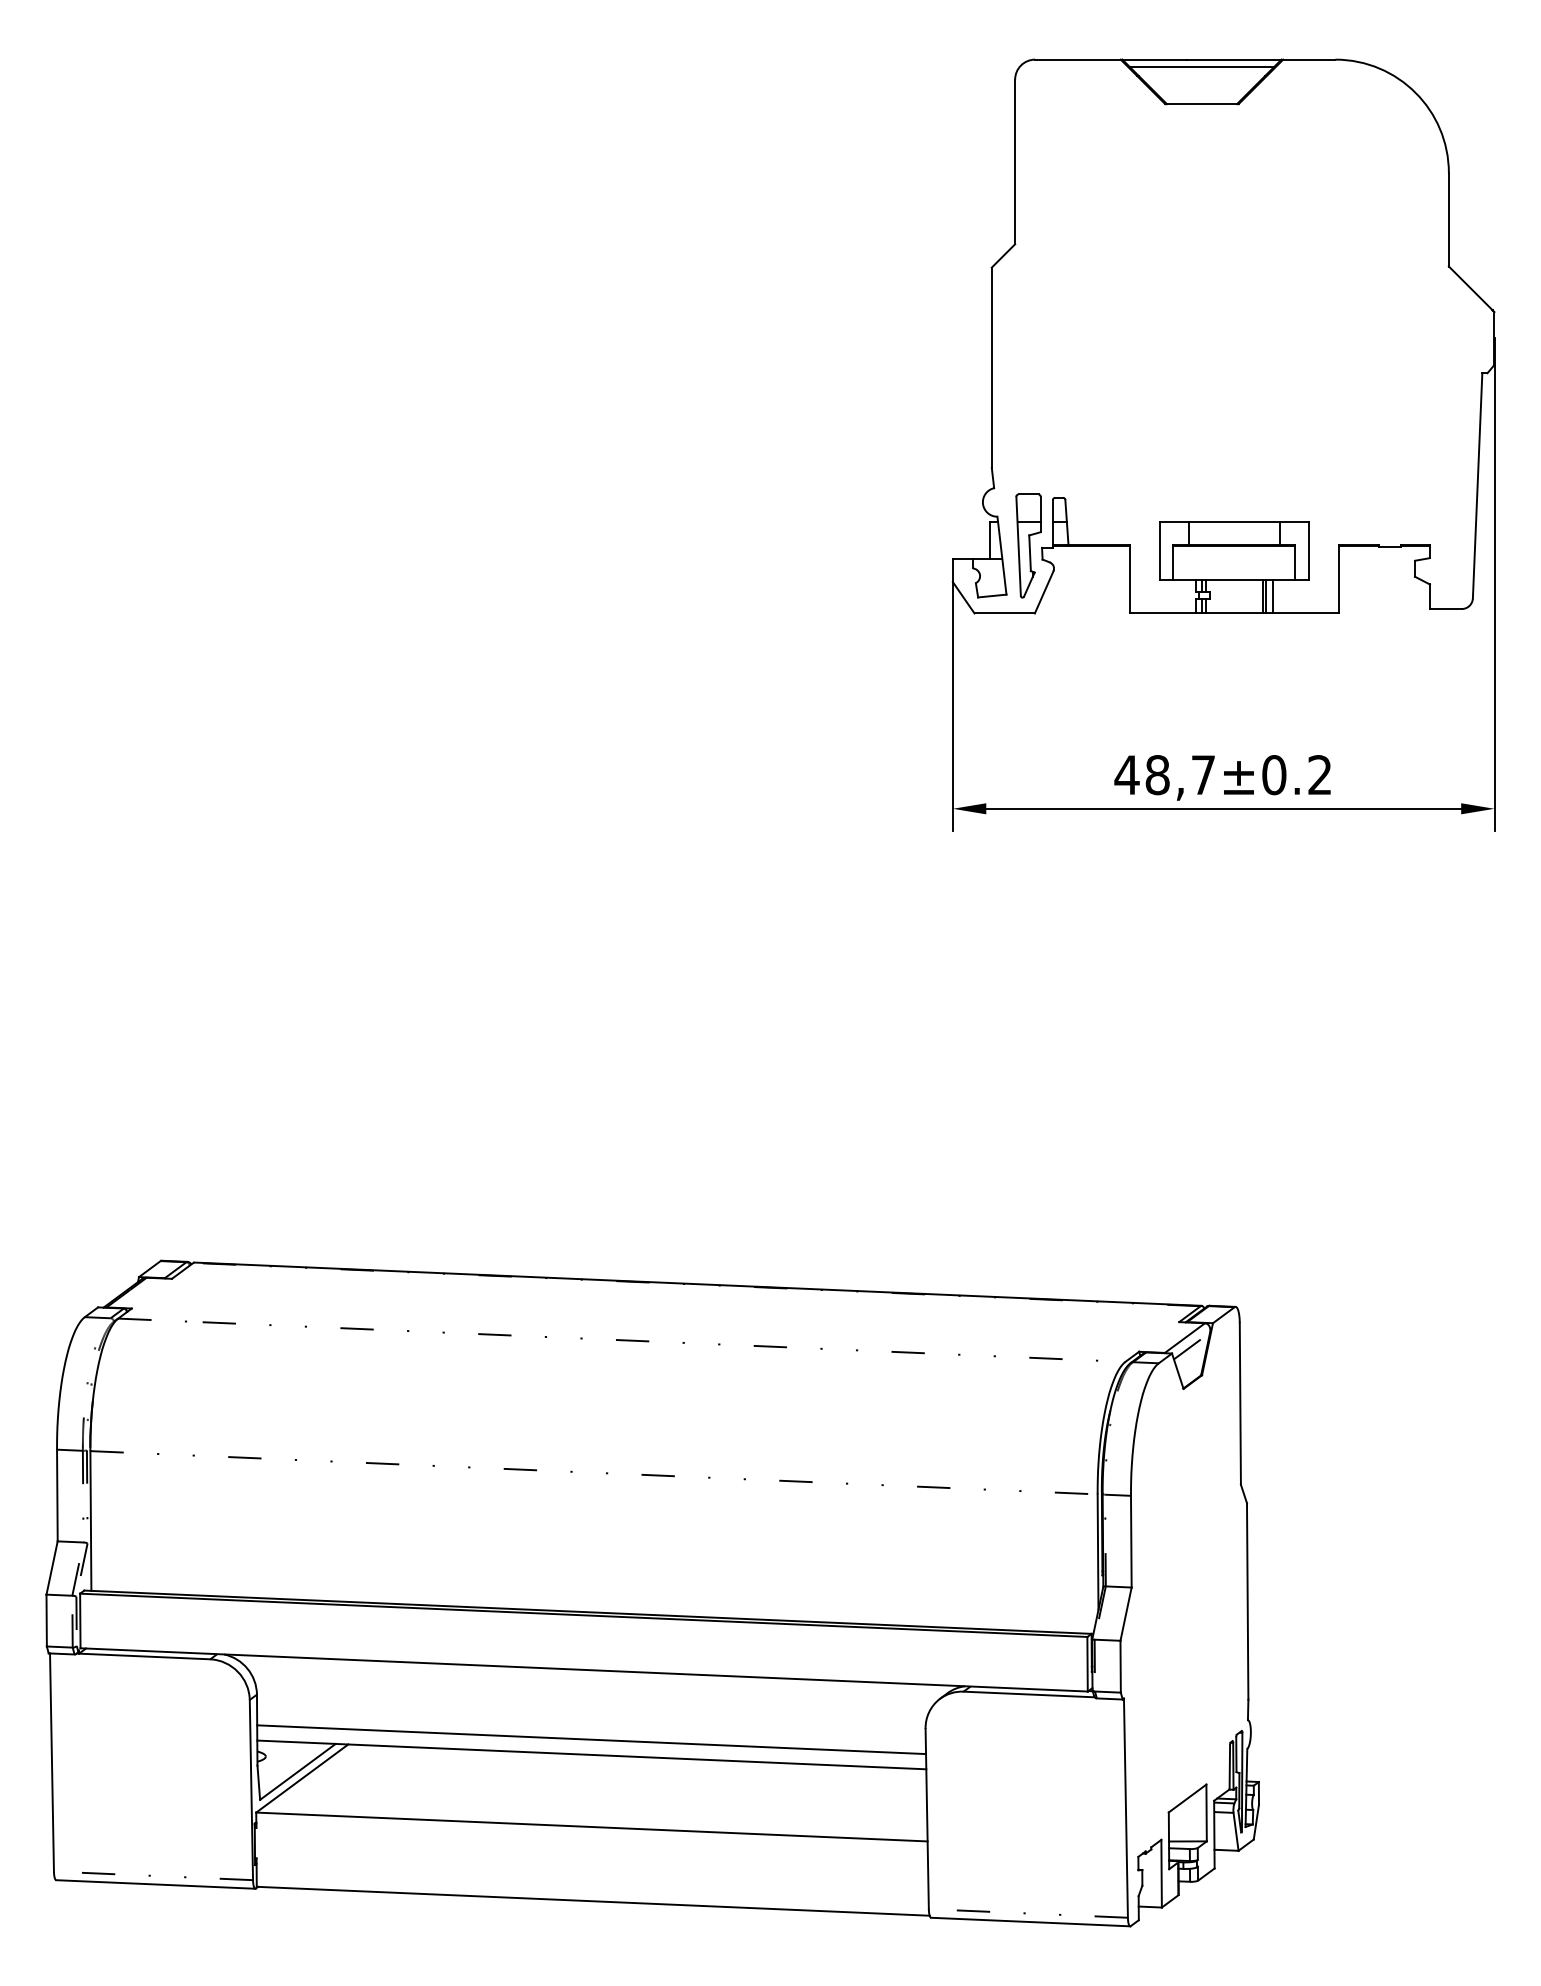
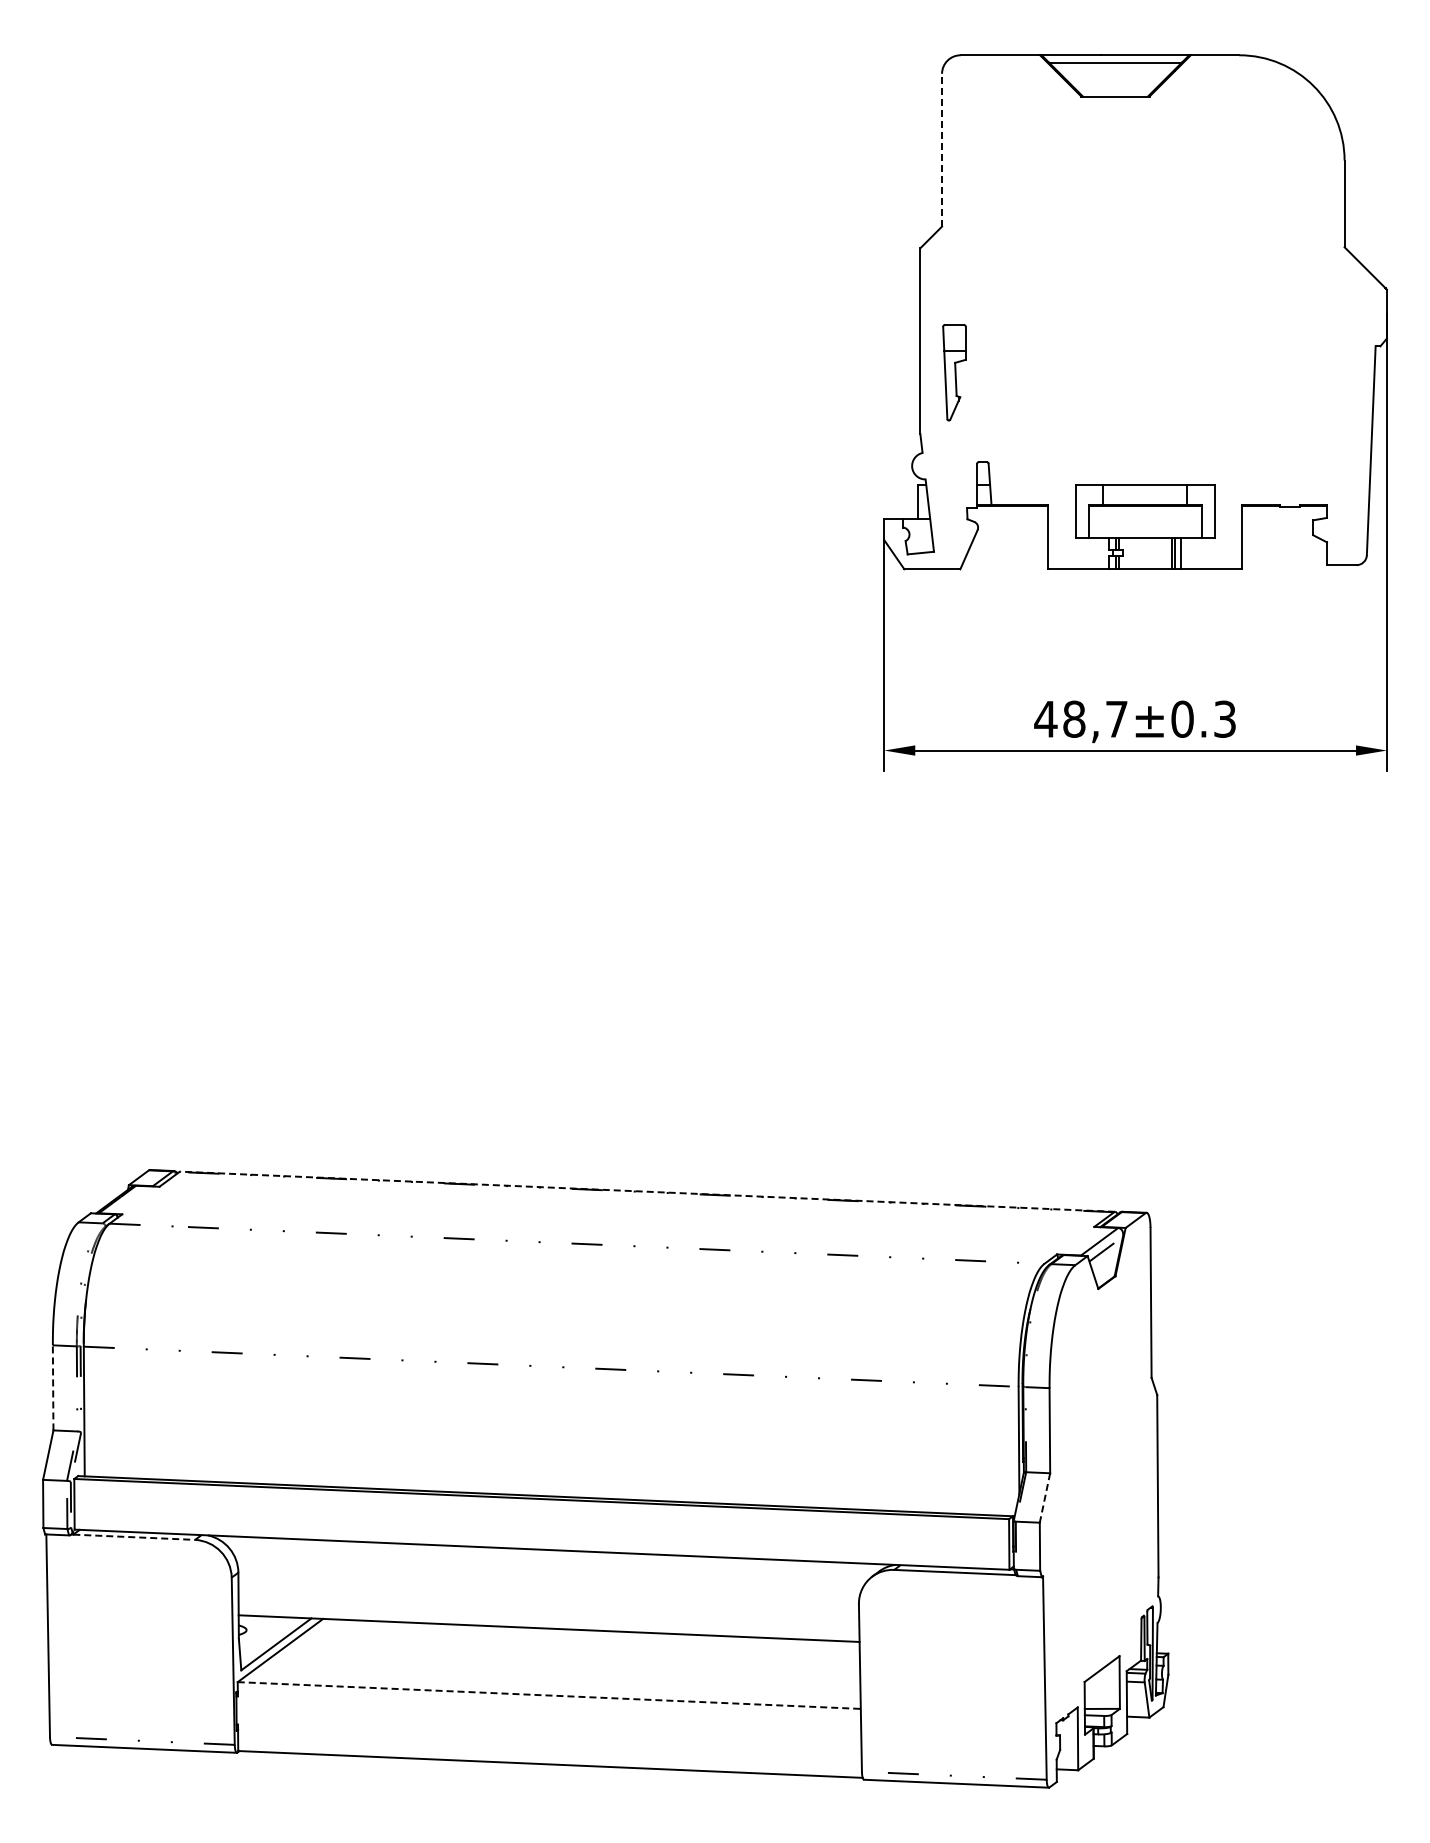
line: (1015, 161) -> (942, 149), solid -> dashed
part: (1028, 545) -> (954, 372), moved
text: (1319, 774) -> (1224, 718), 48,7±0.2 -> 48,7±0.3
line: (697, 1283) -> (647, 1191), solid -> dashed
line: (57, 1495) -> (53, 1387), solid -> dashed
line: (1125, 1614) -> (1044, 1498), solid -> dashed
line: (145, 1656) -> (134, 1537), solid -> dashed
line: (591, 1739) -> (548, 1614), removed
line: (592, 1826) -> (549, 1695), solid -> dashed

